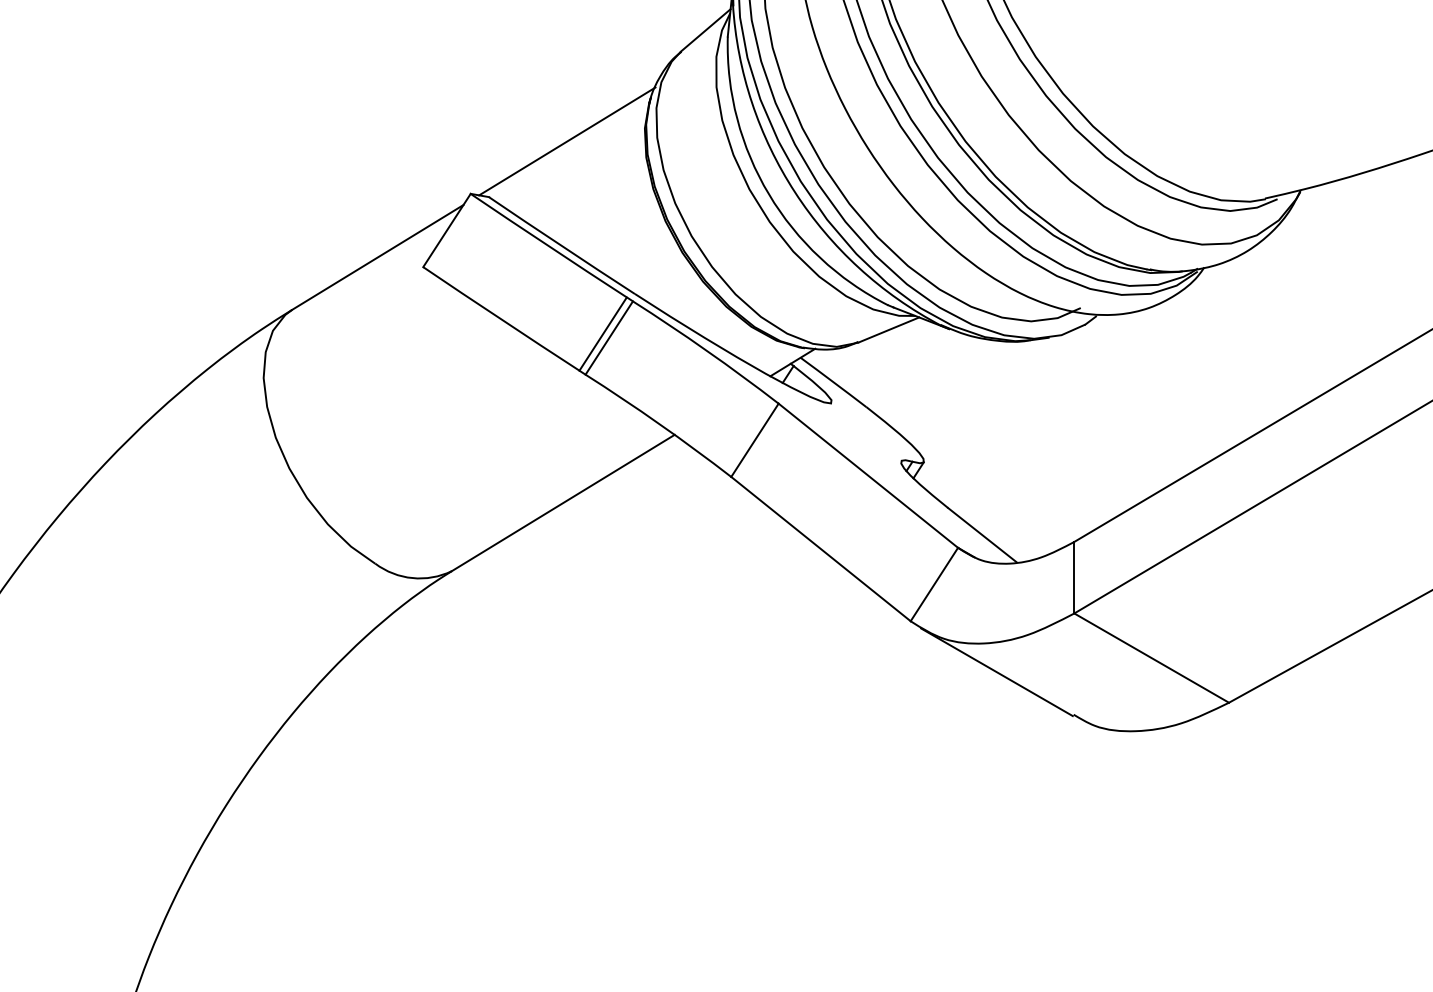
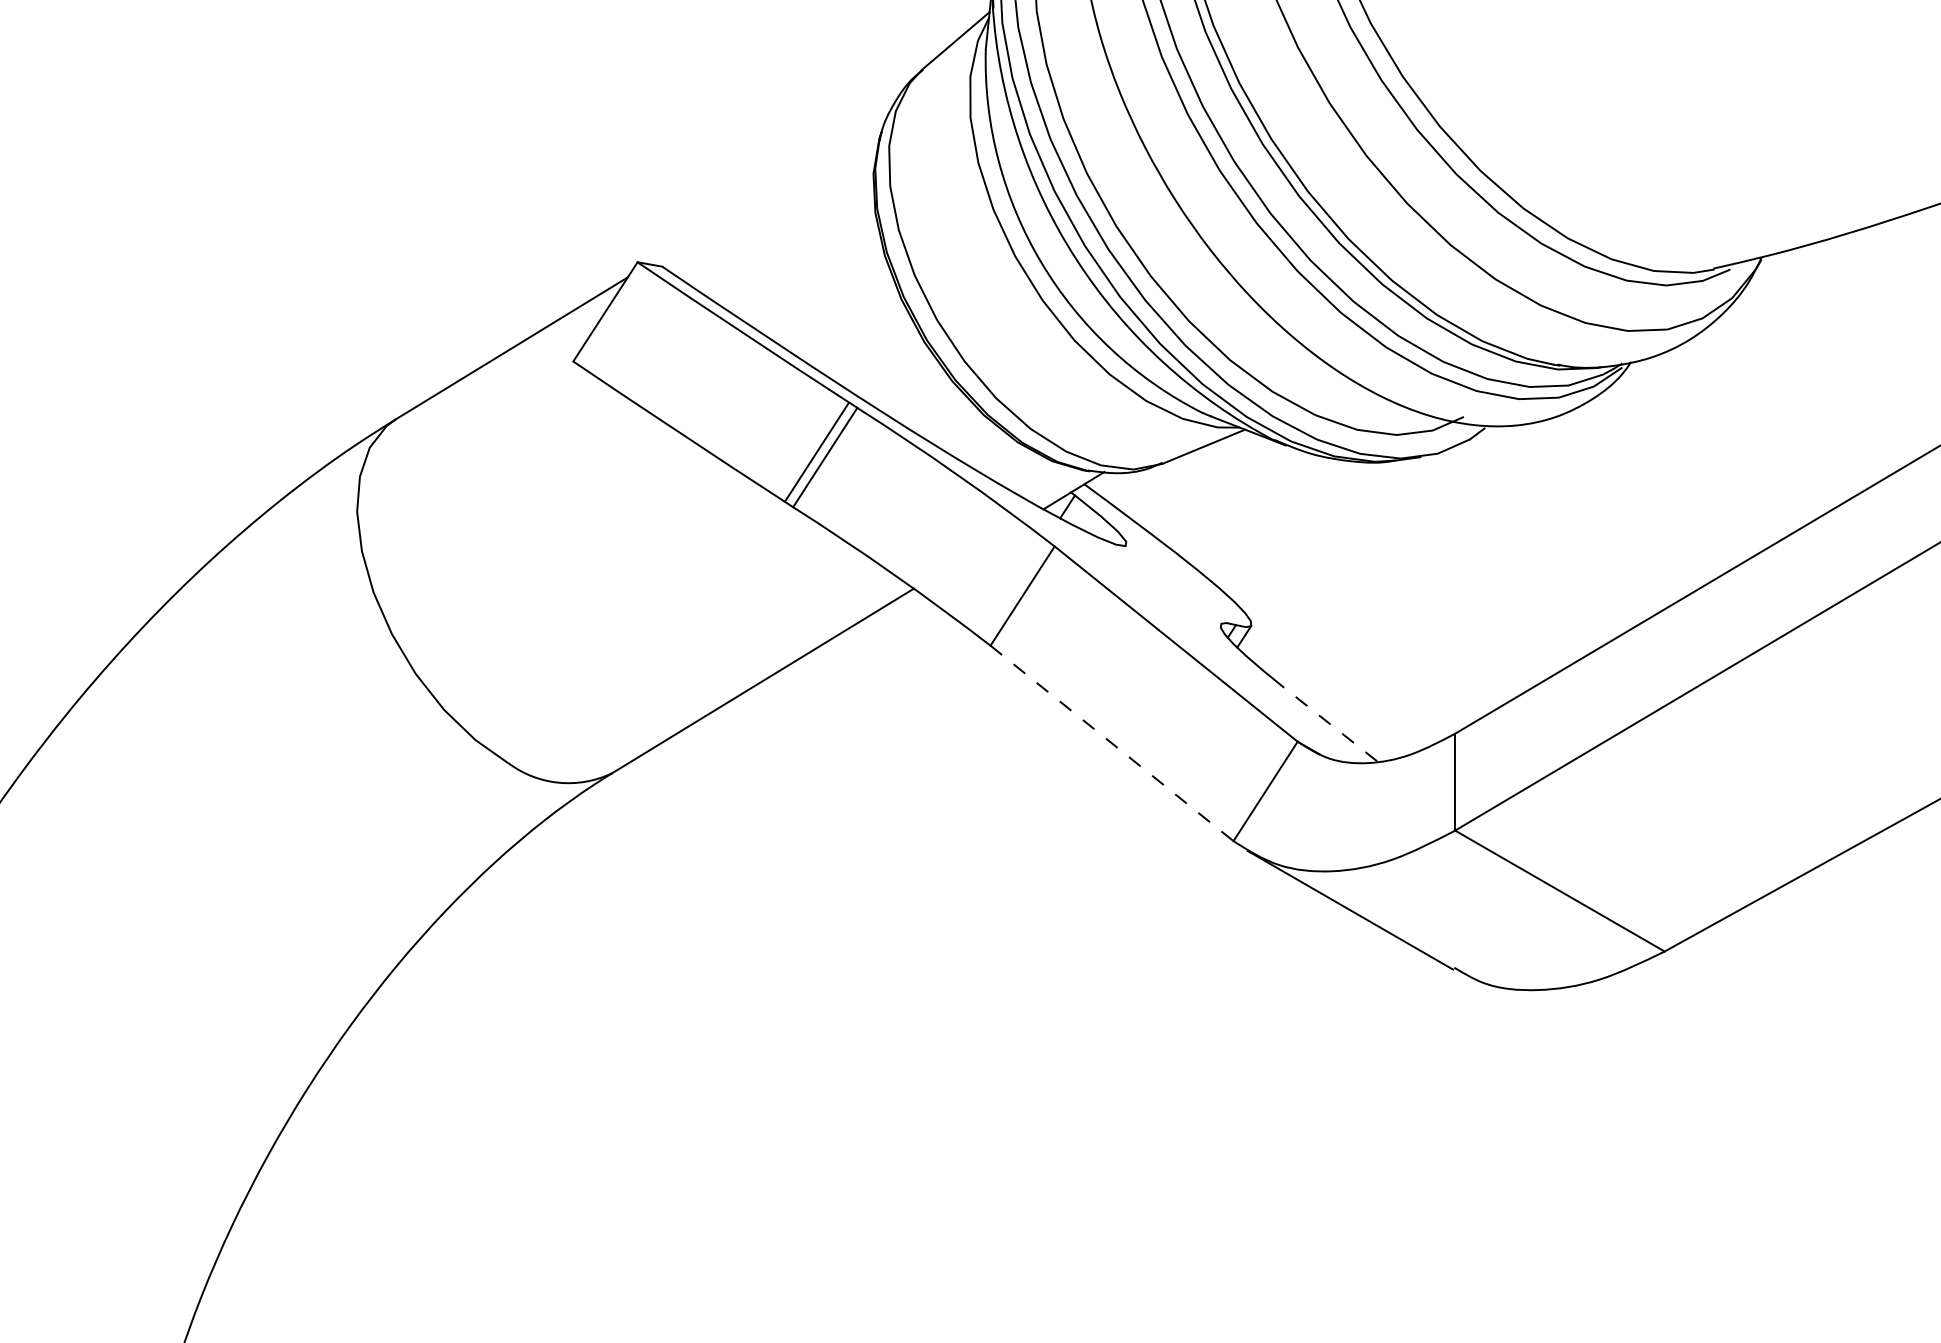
line: (567, 141) -> (768, 191), removed
line: (982, 535) -> (1330, 724), solid -> dashed
line: (821, 549) -> (1112, 743), solid -> dashed

